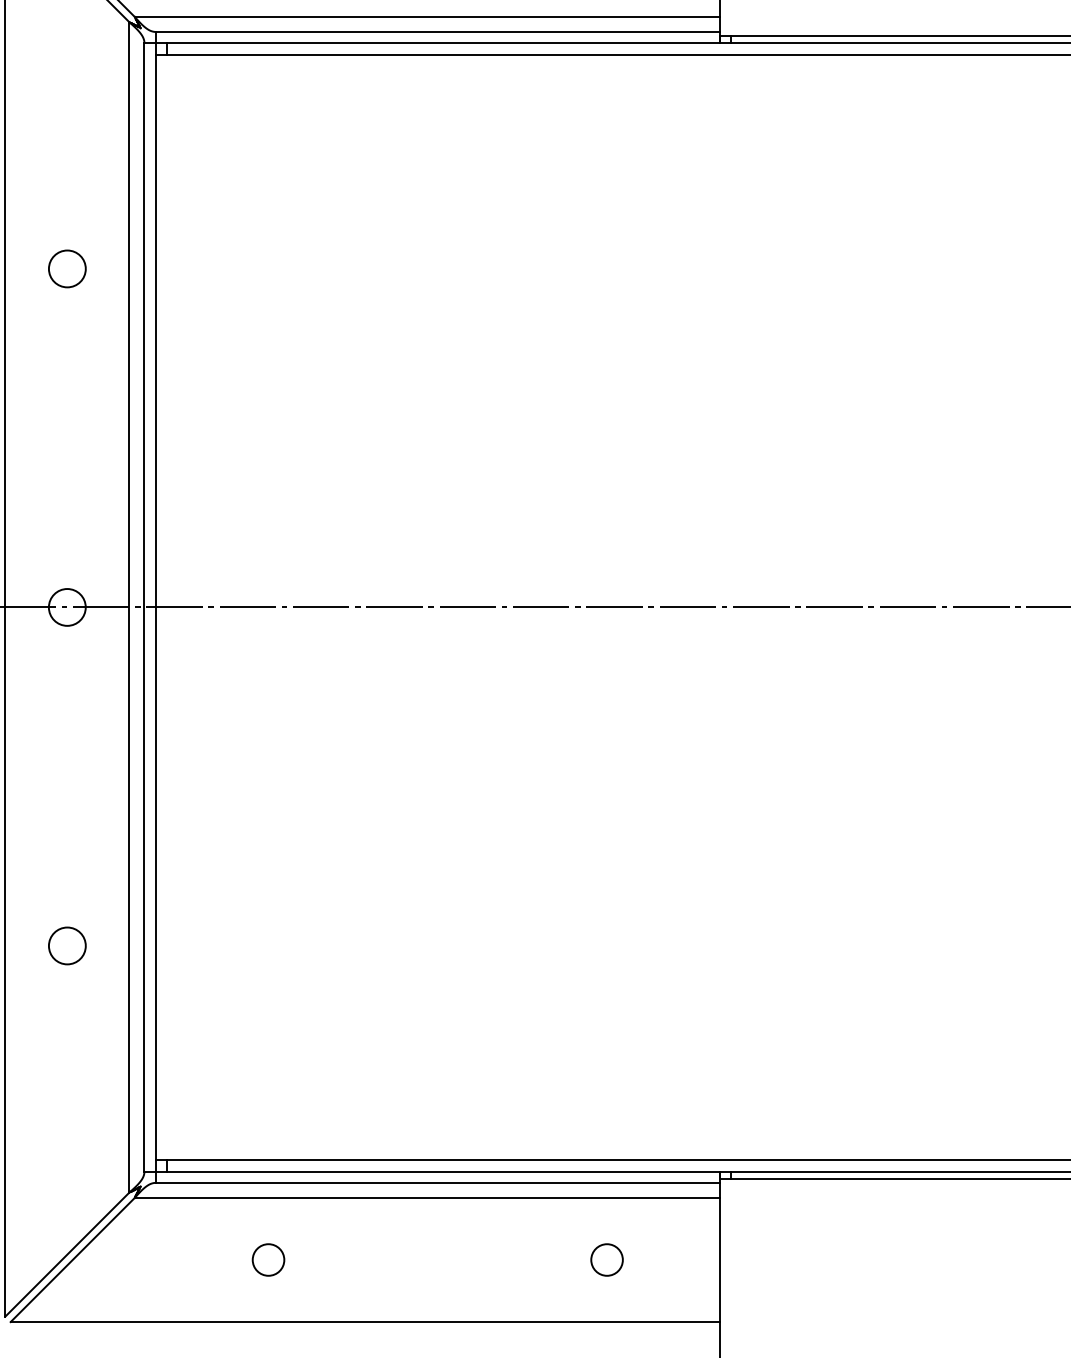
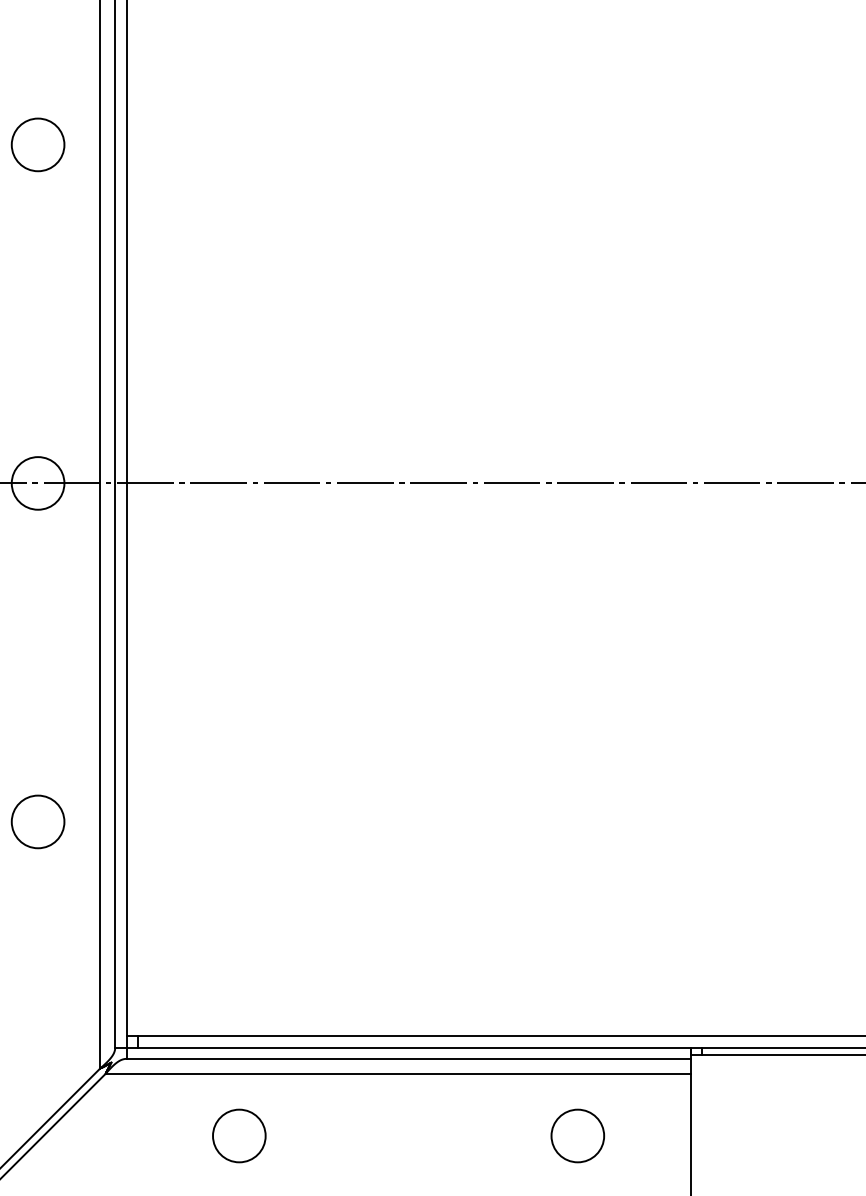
circle: (67, 268) -> (38, 144), size x1.43
circle: (67, 607) -> (38, 483), size x1.43
circle: (67, 945) -> (38, 821), size x1.43
circle: (268, 1259) -> (239, 1135), size x1.67
circle: (606, 1259) -> (577, 1135), size x1.67

